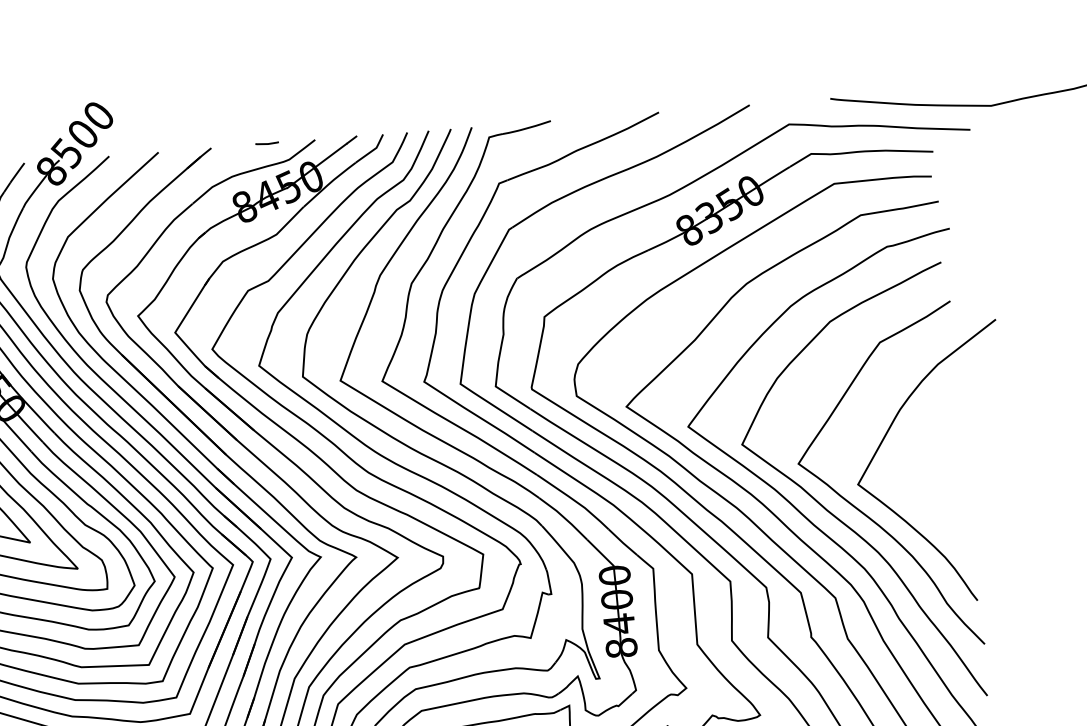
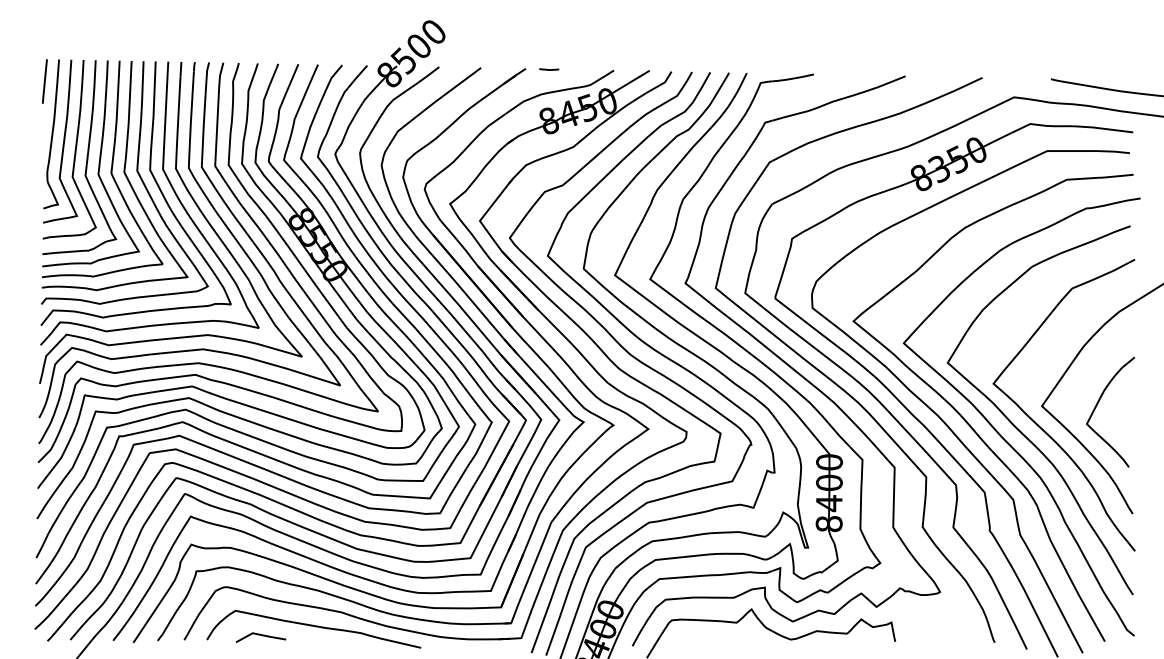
line: (267, 143) -> (549, 69), moved
curve: (923, 477) -> (1097, 405), added

